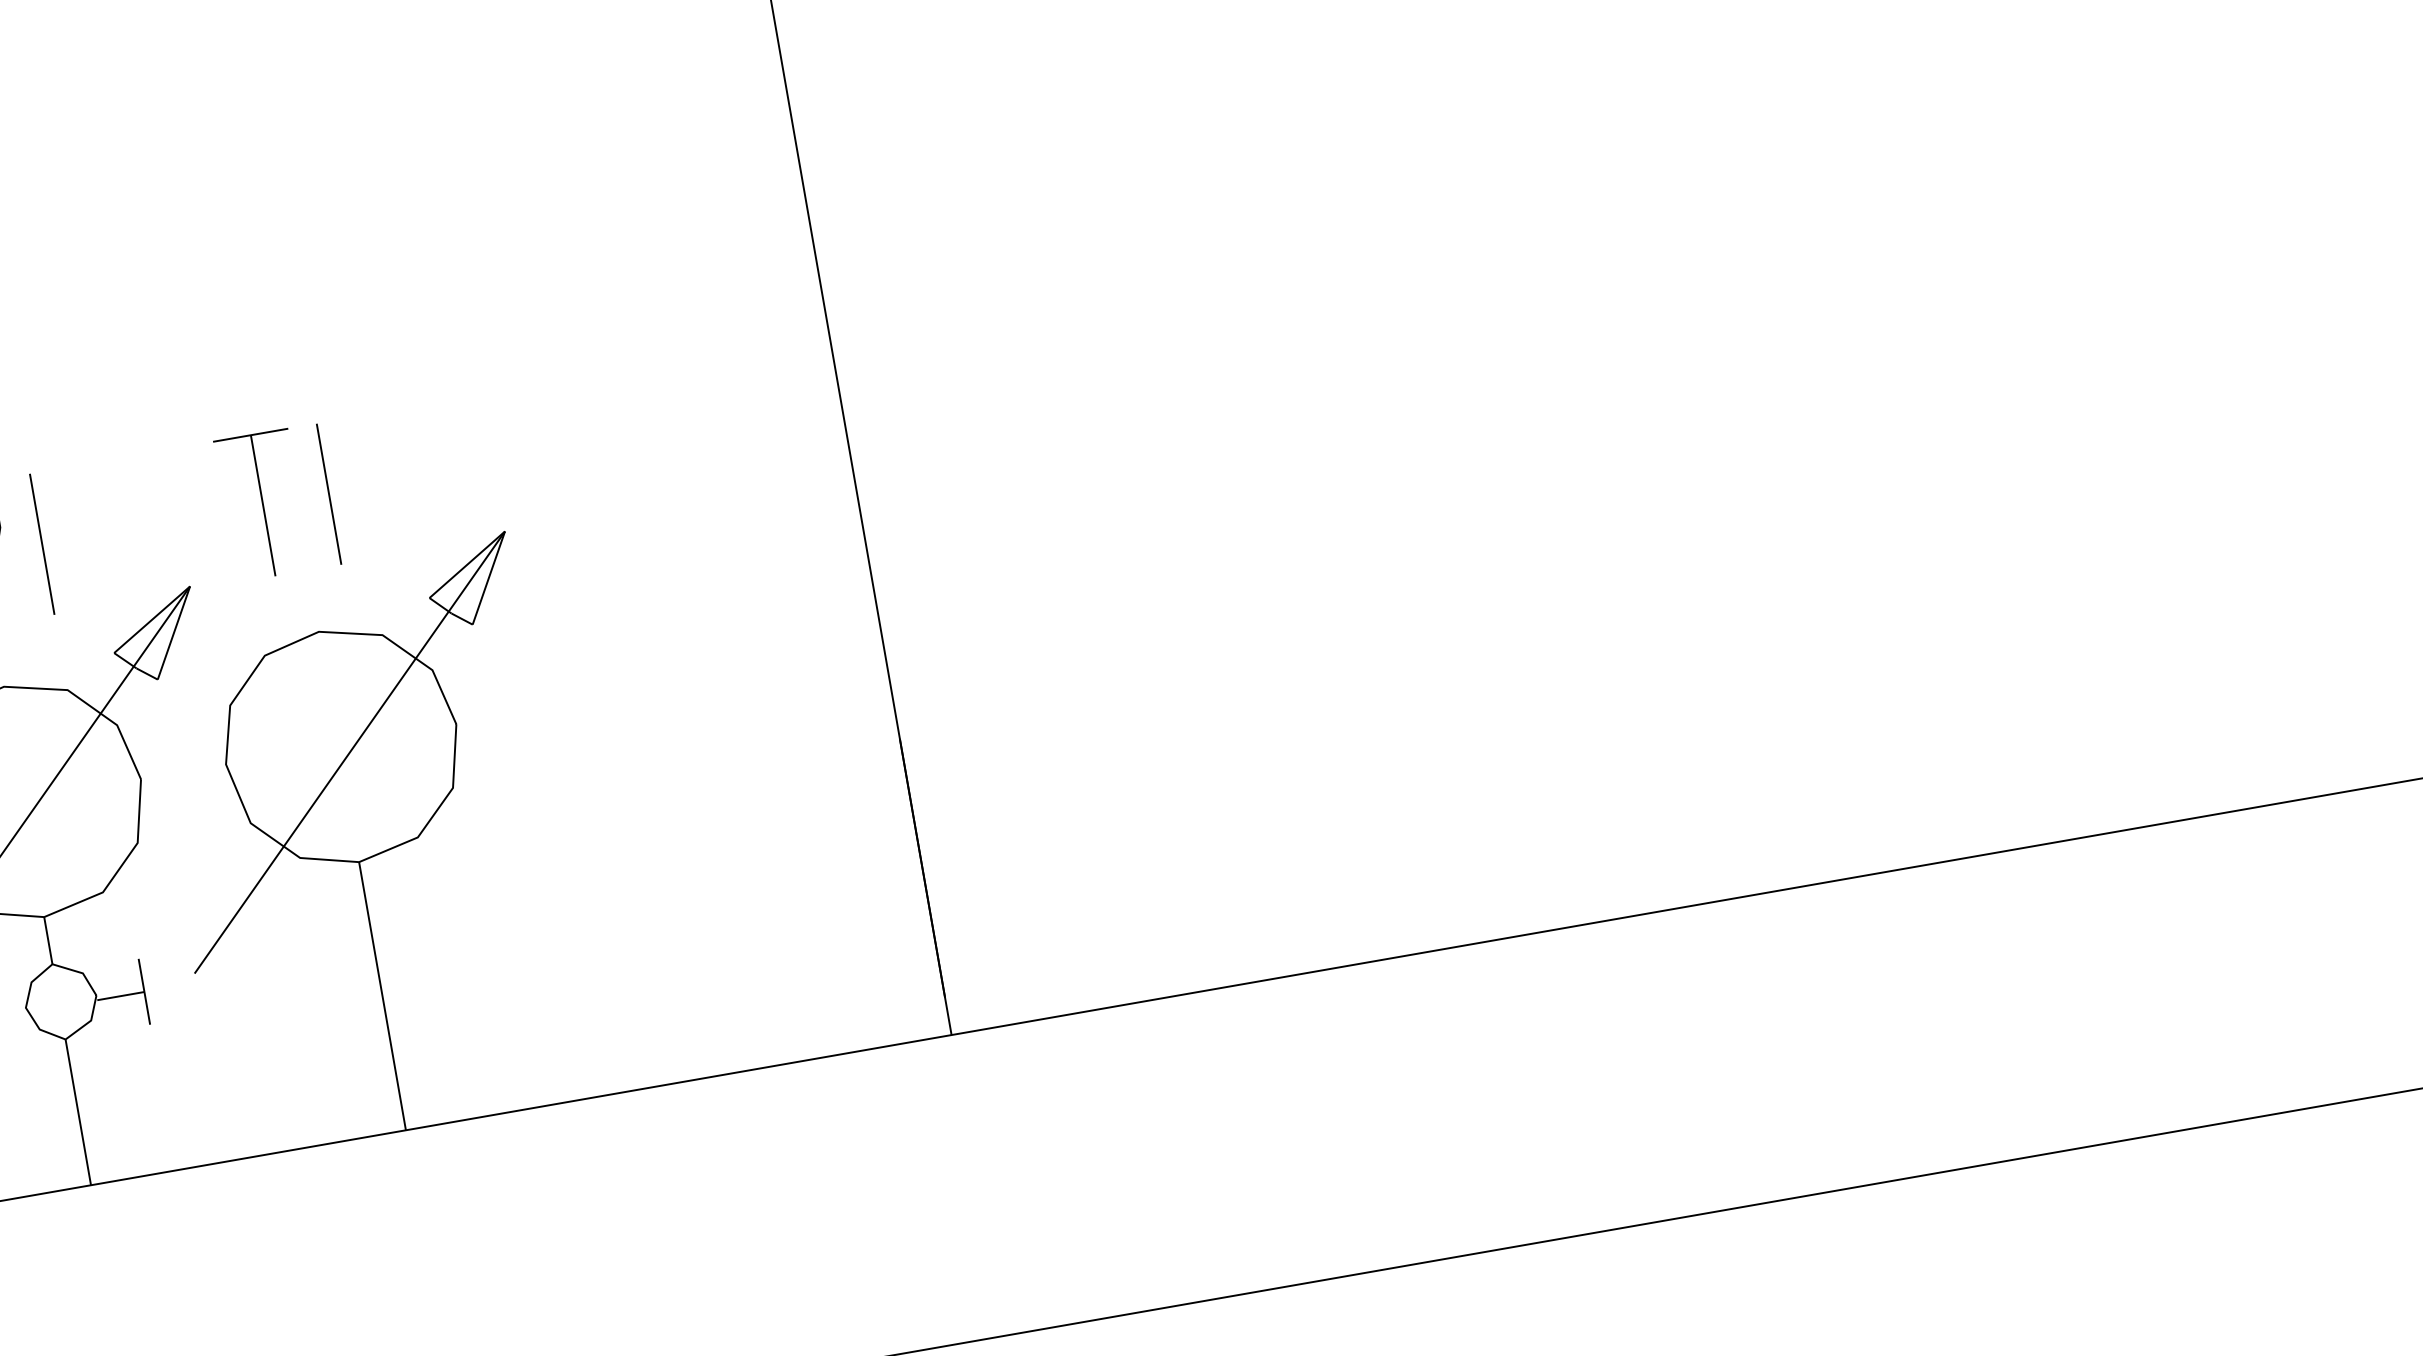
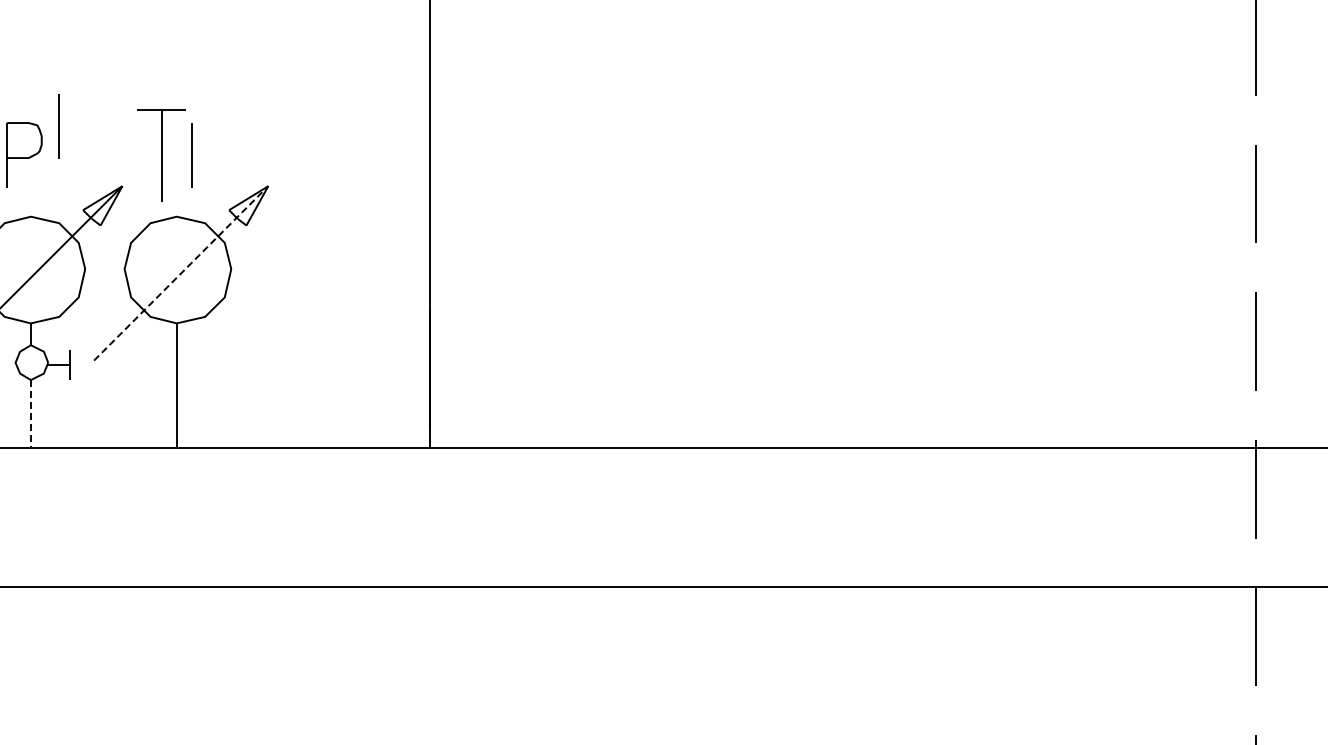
part: (262, 503) -> (161, 154), size x1.4
line: (40, 544) -> (58, 126), moved
line: (350, 752) -> (181, 273), solid -> dashed
line: (77, 1111) -> (30, 413), solid -> dashed

